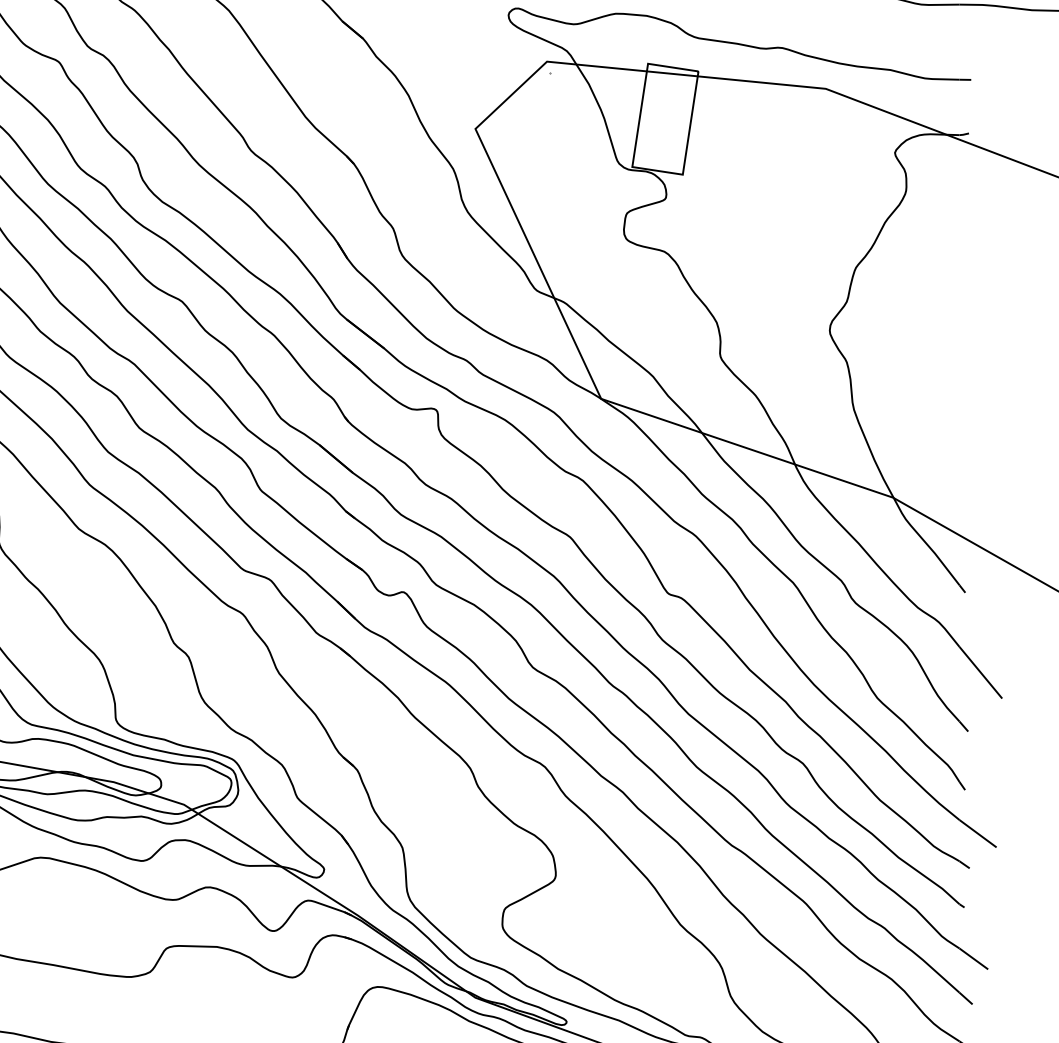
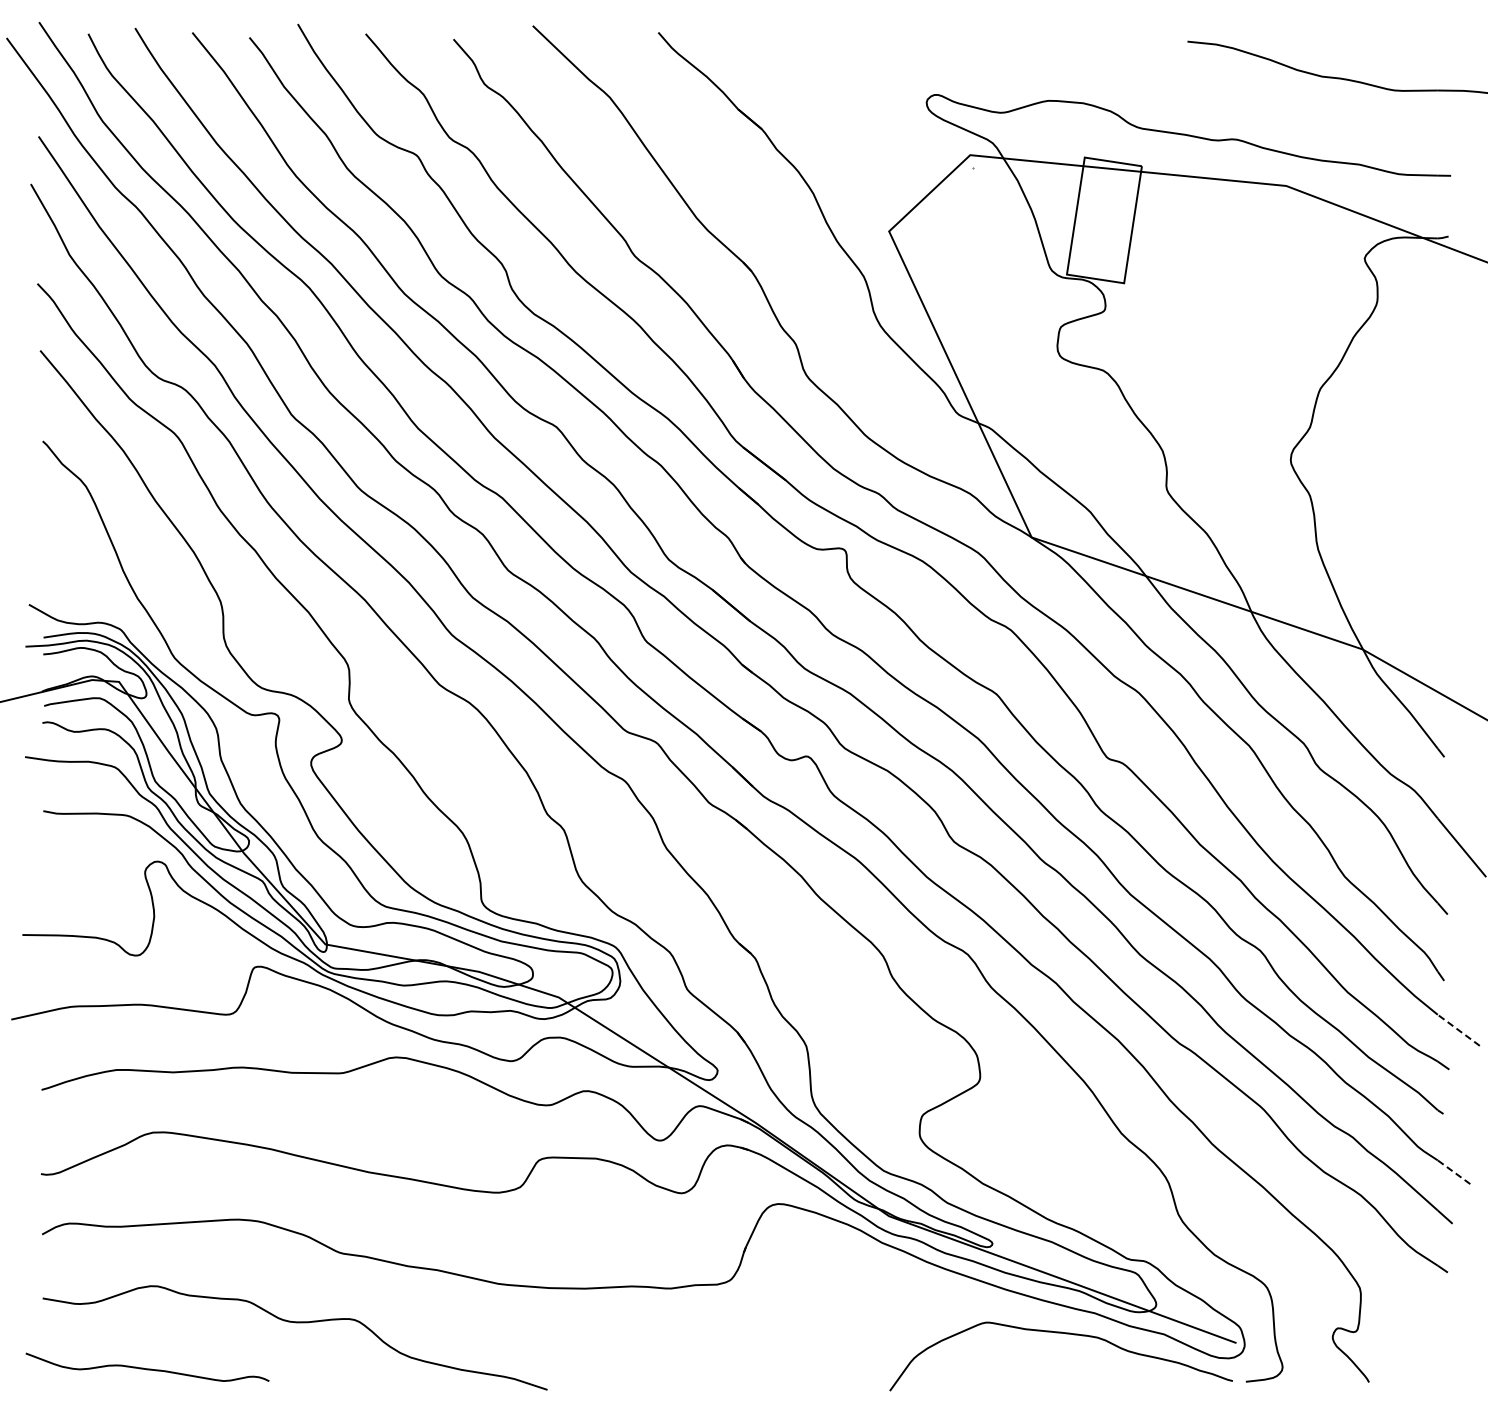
line: (977, 833) -> (1458, 1030), solid -> dashed
line: (973, 958) -> (1453, 1171), solid -> dashed

